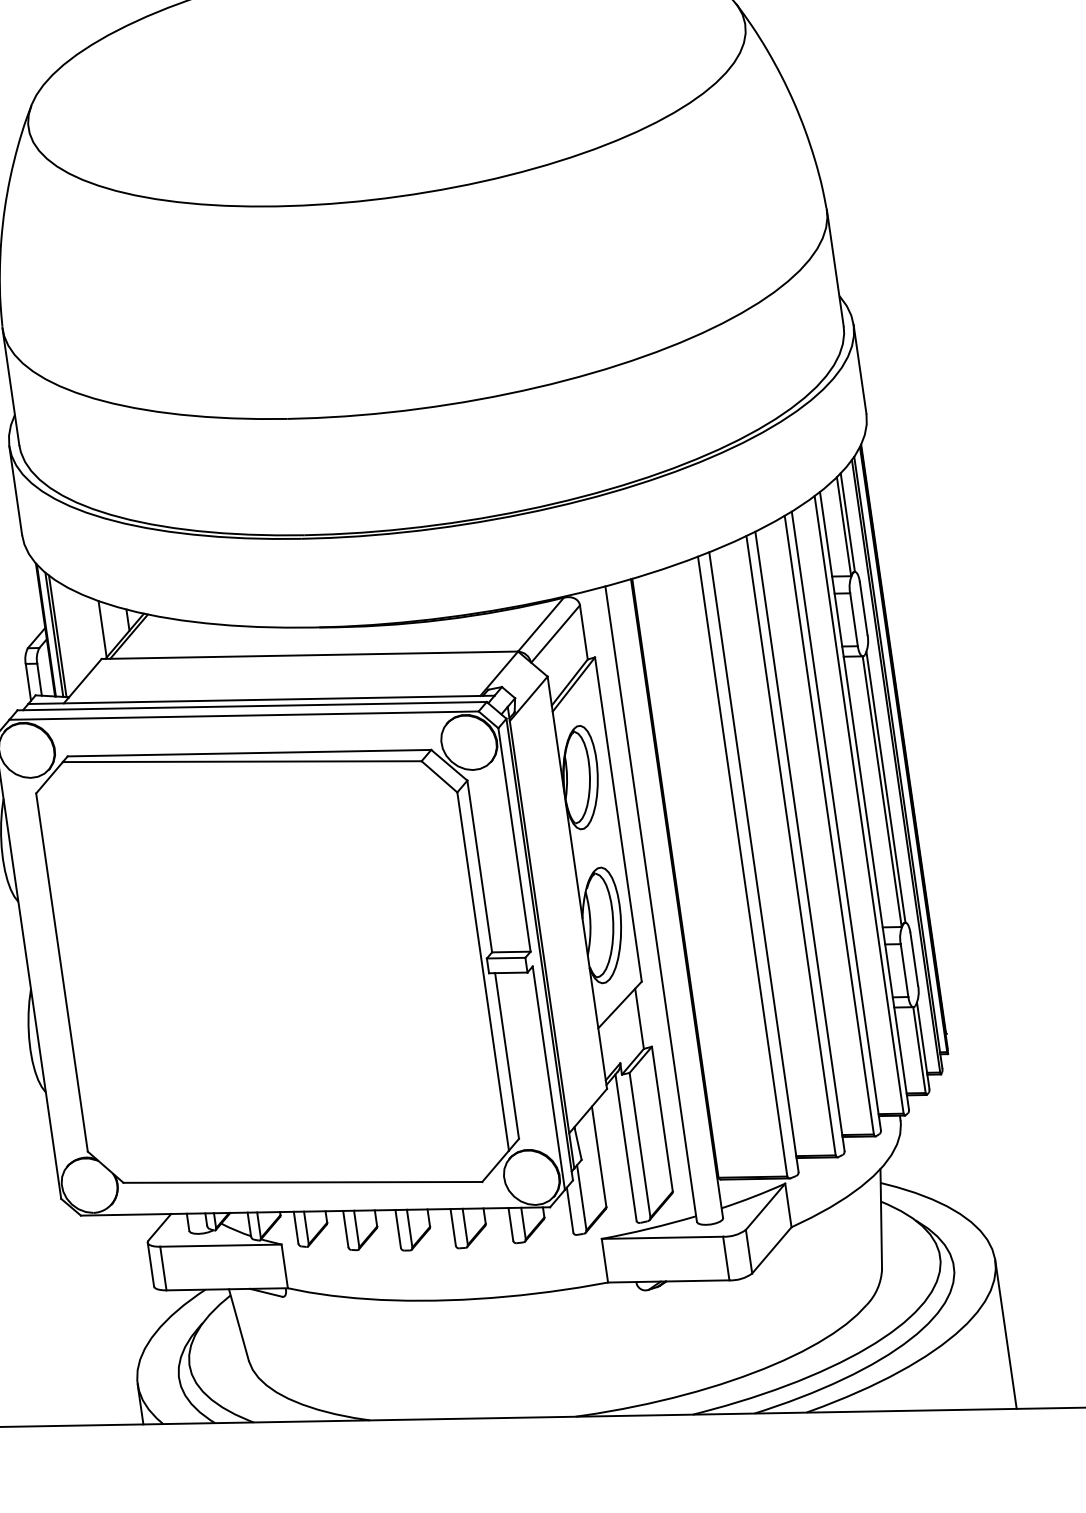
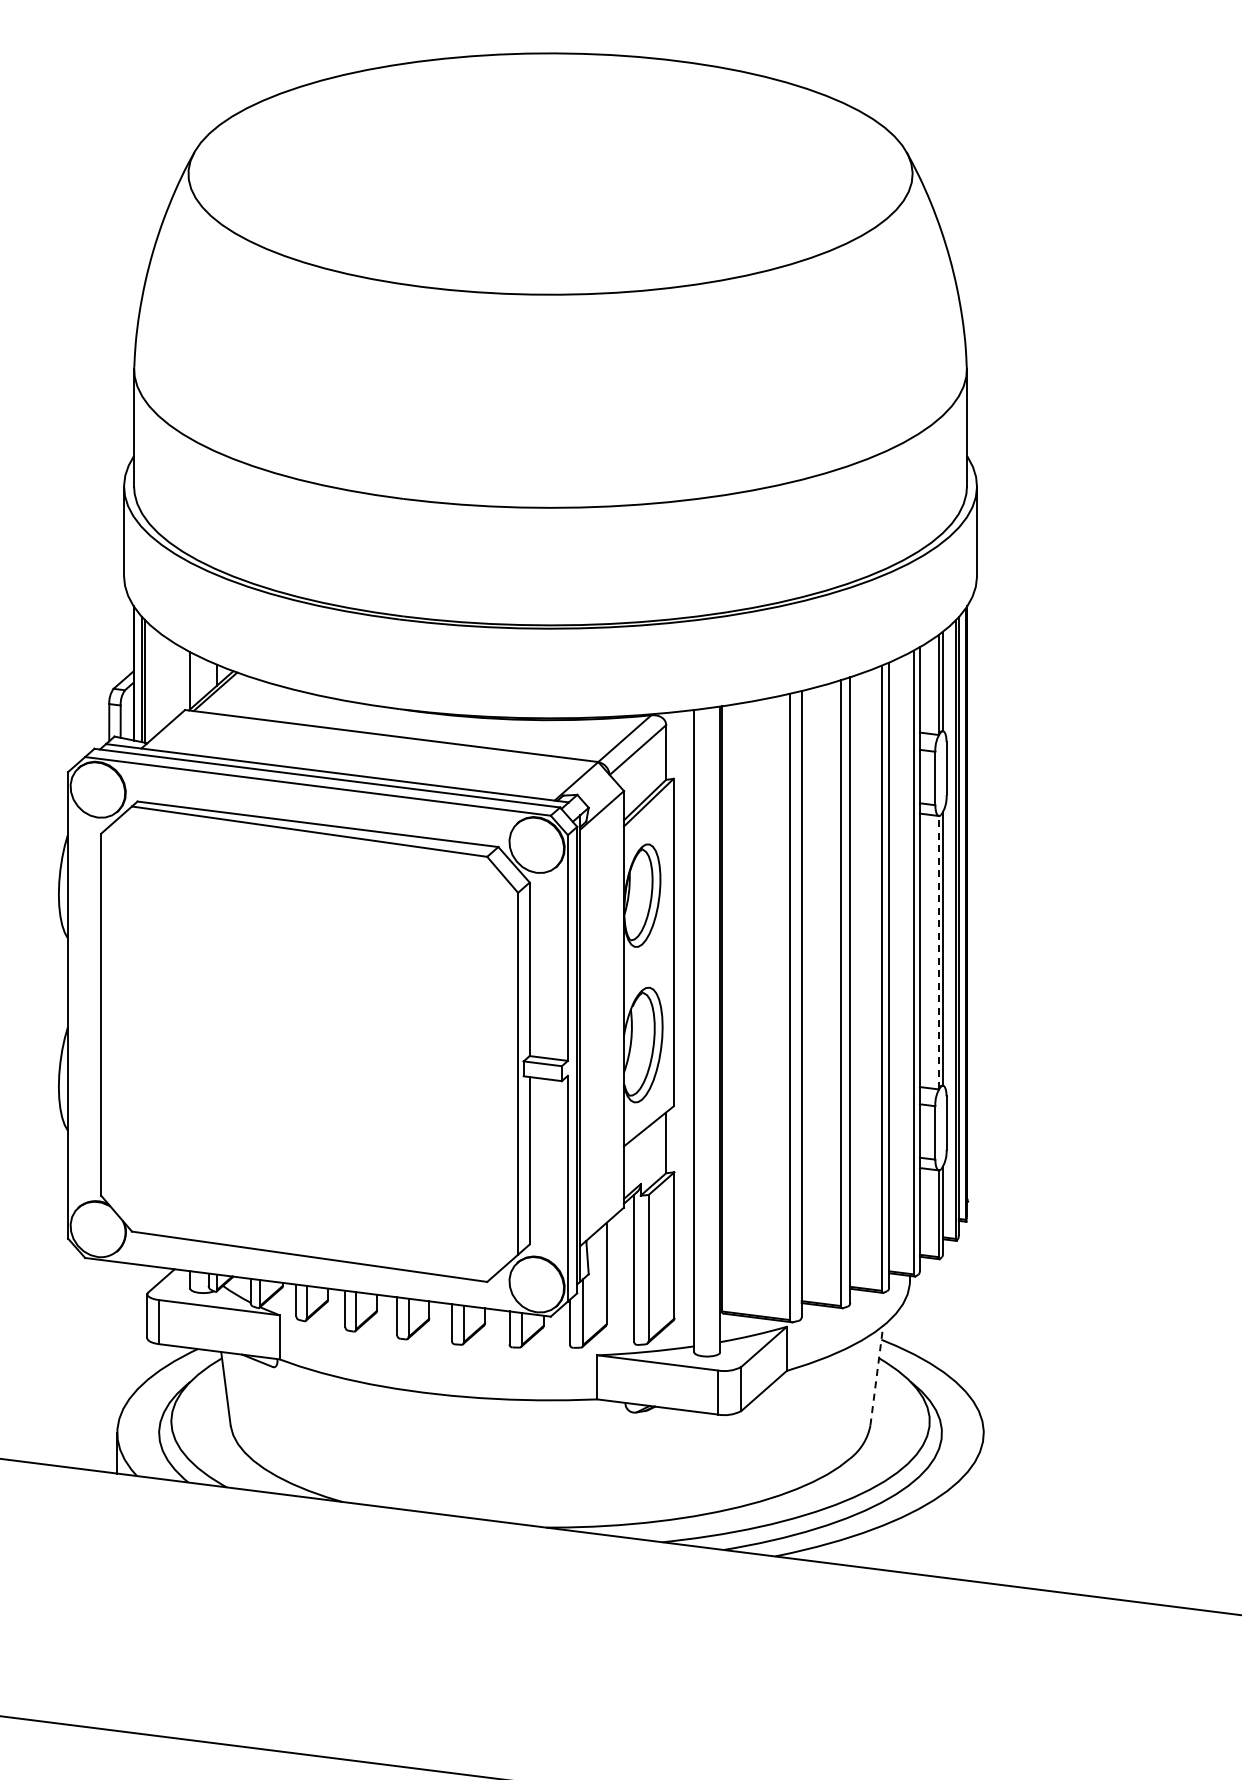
line: (881, 791) -> (938, 952), solid -> dashed
line: (880, 1219) -> (876, 1375), solid -> dashed
line: (1005, 1334) -> (983, 1507), removed

